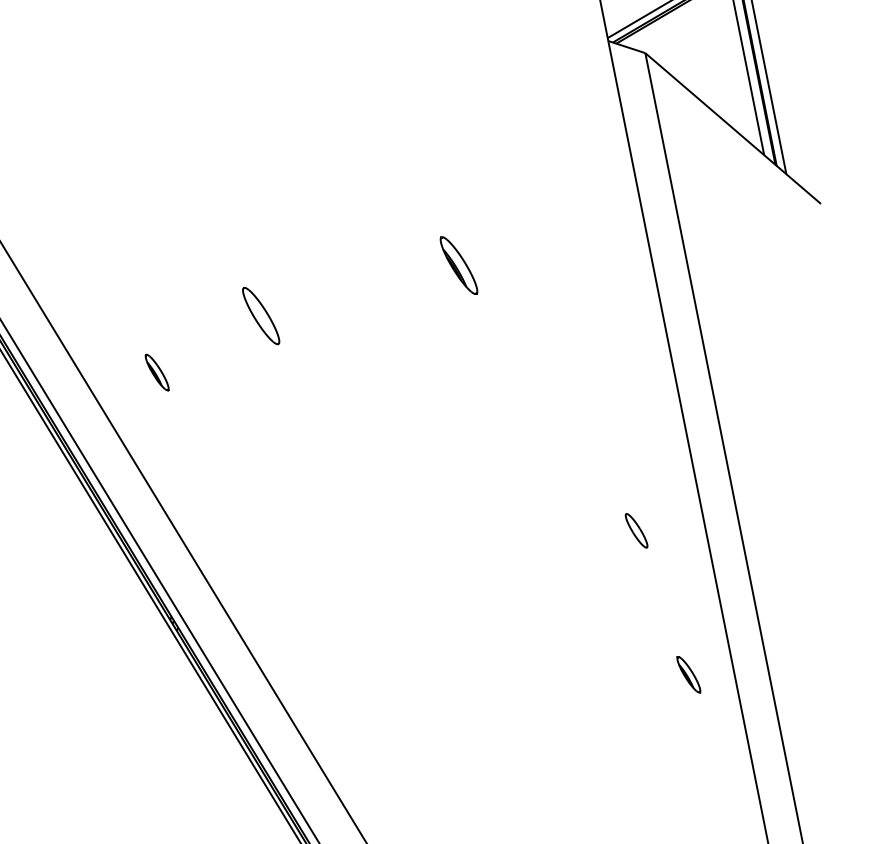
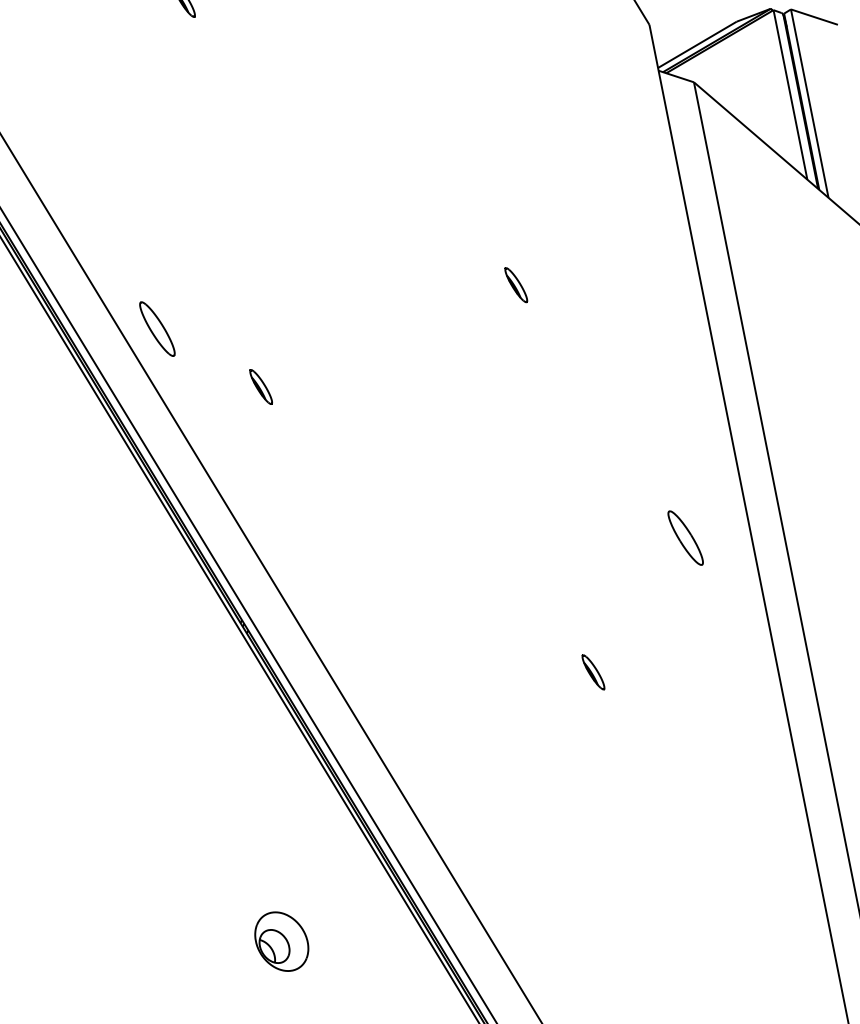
part: (459, 266) -> (516, 285), size x0.62
part: (261, 315) -> (157, 328), moved
part: (156, 371) -> (260, 386), moved
part: (636, 530) -> (685, 537), size x1.67
part: (688, 674) -> (593, 672), moved

